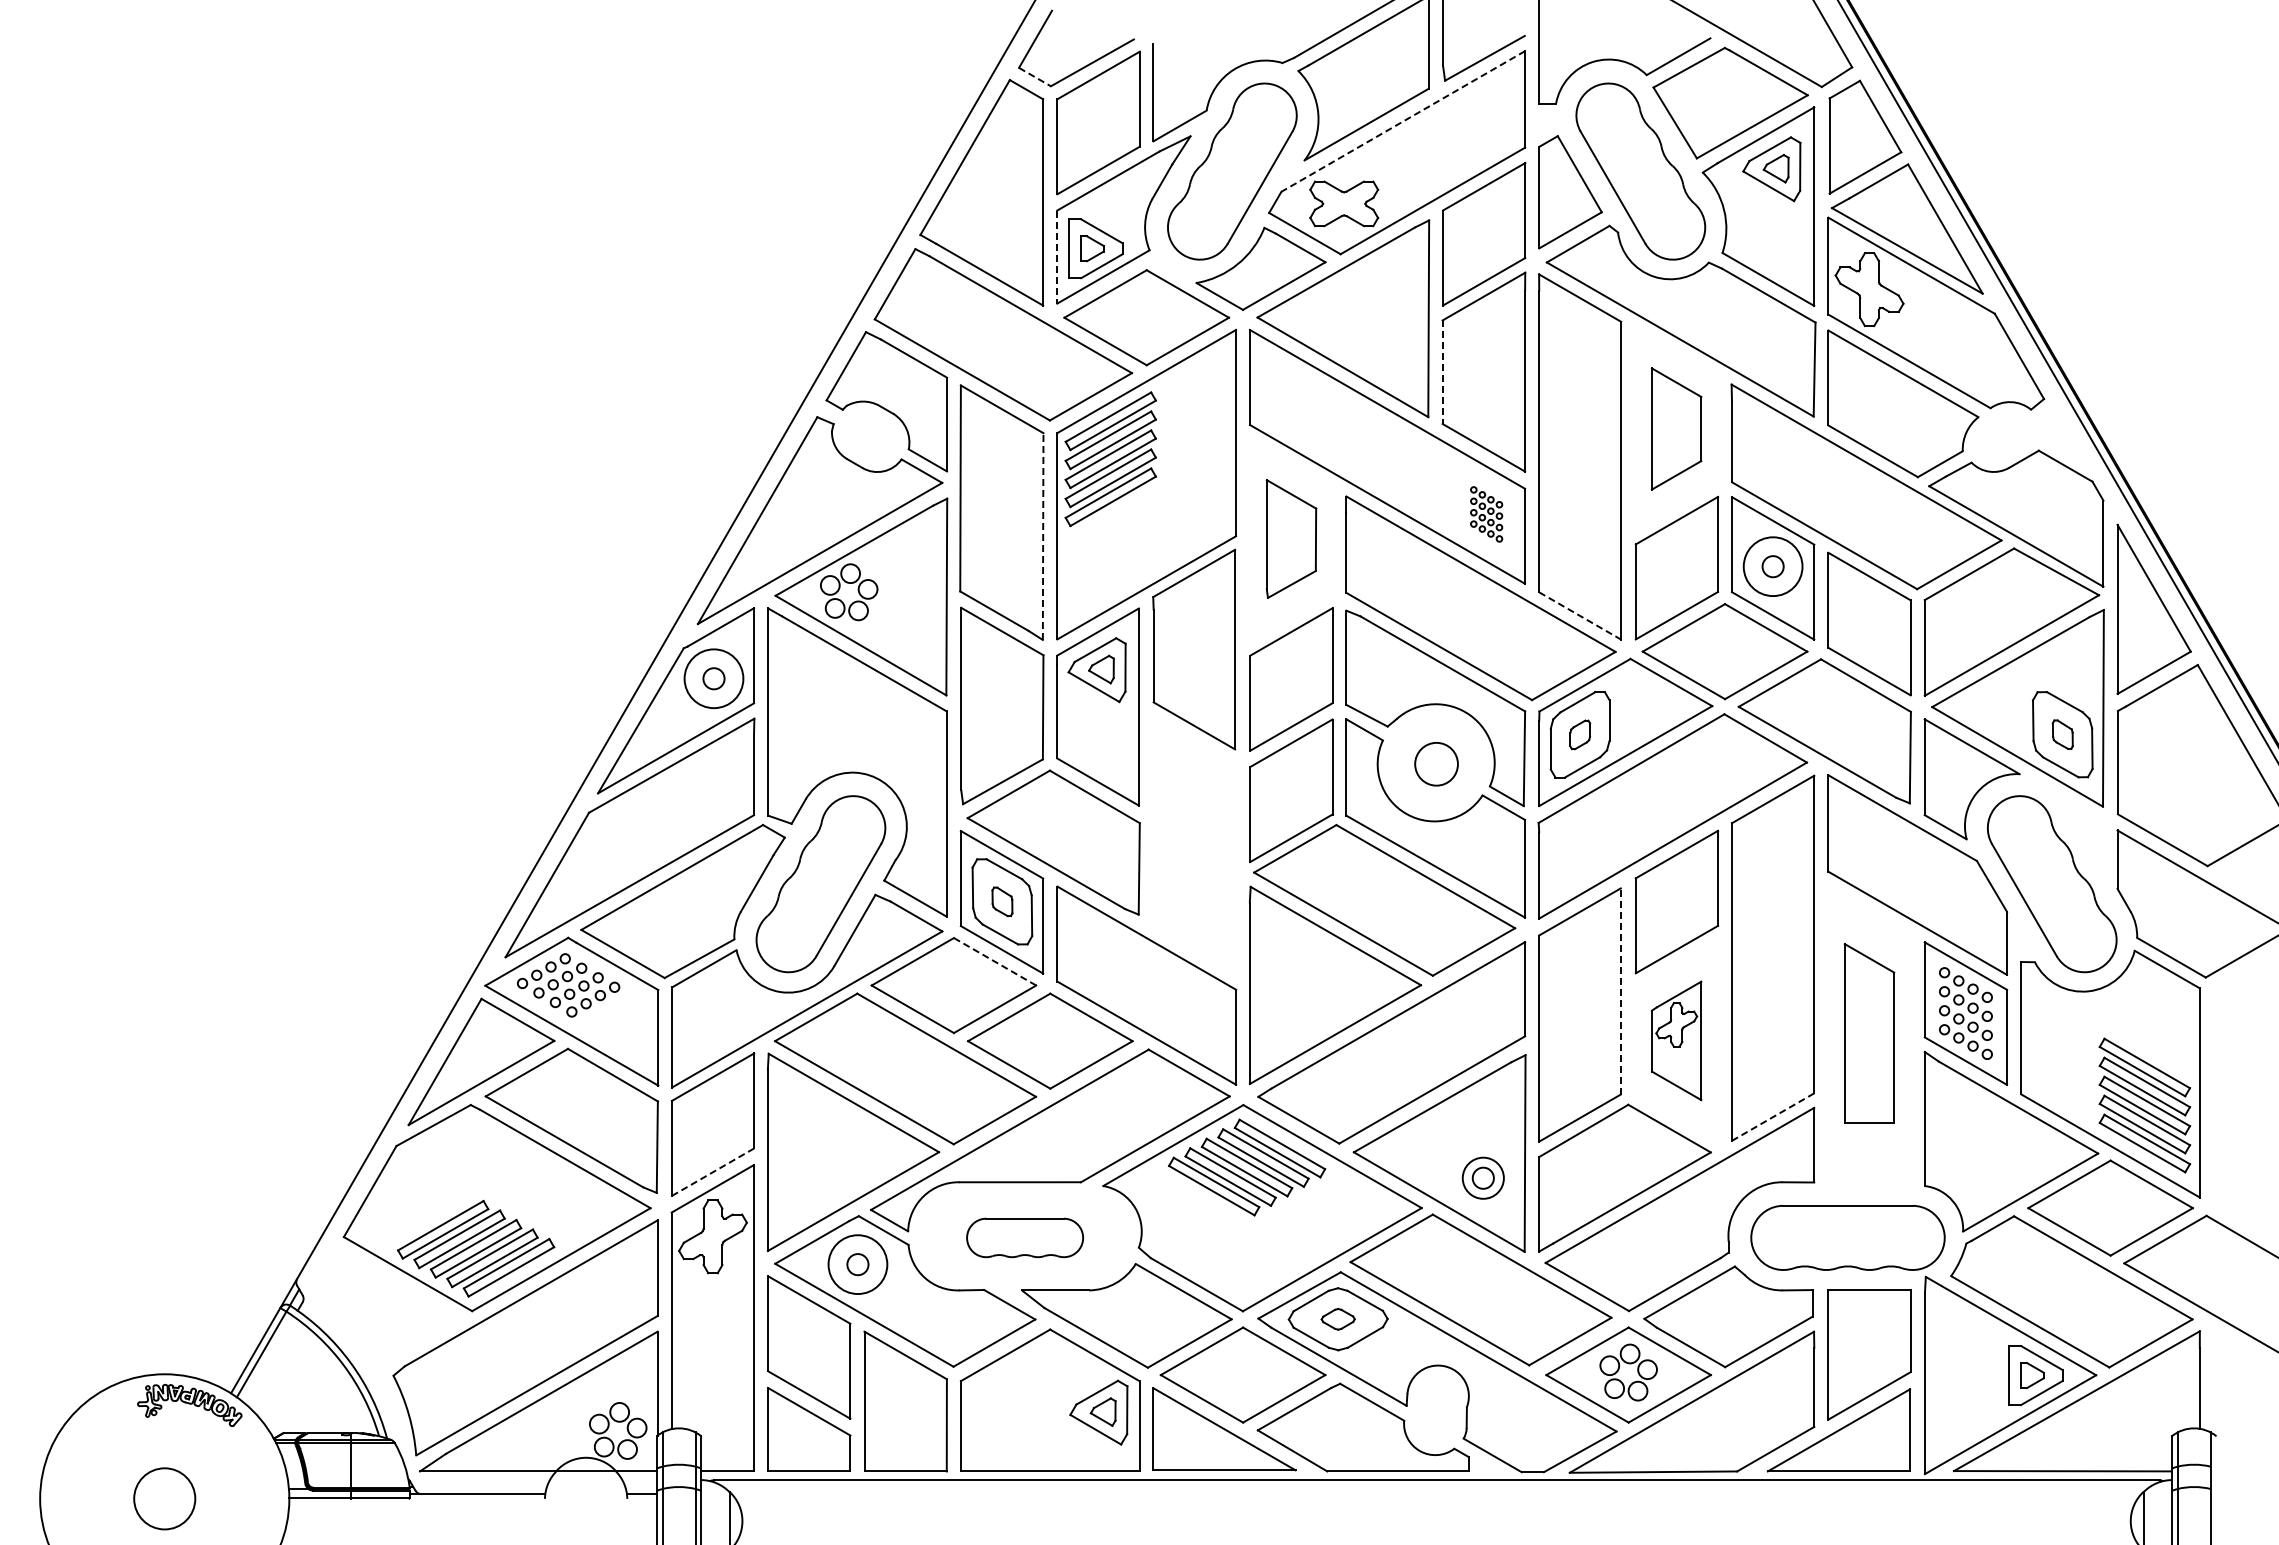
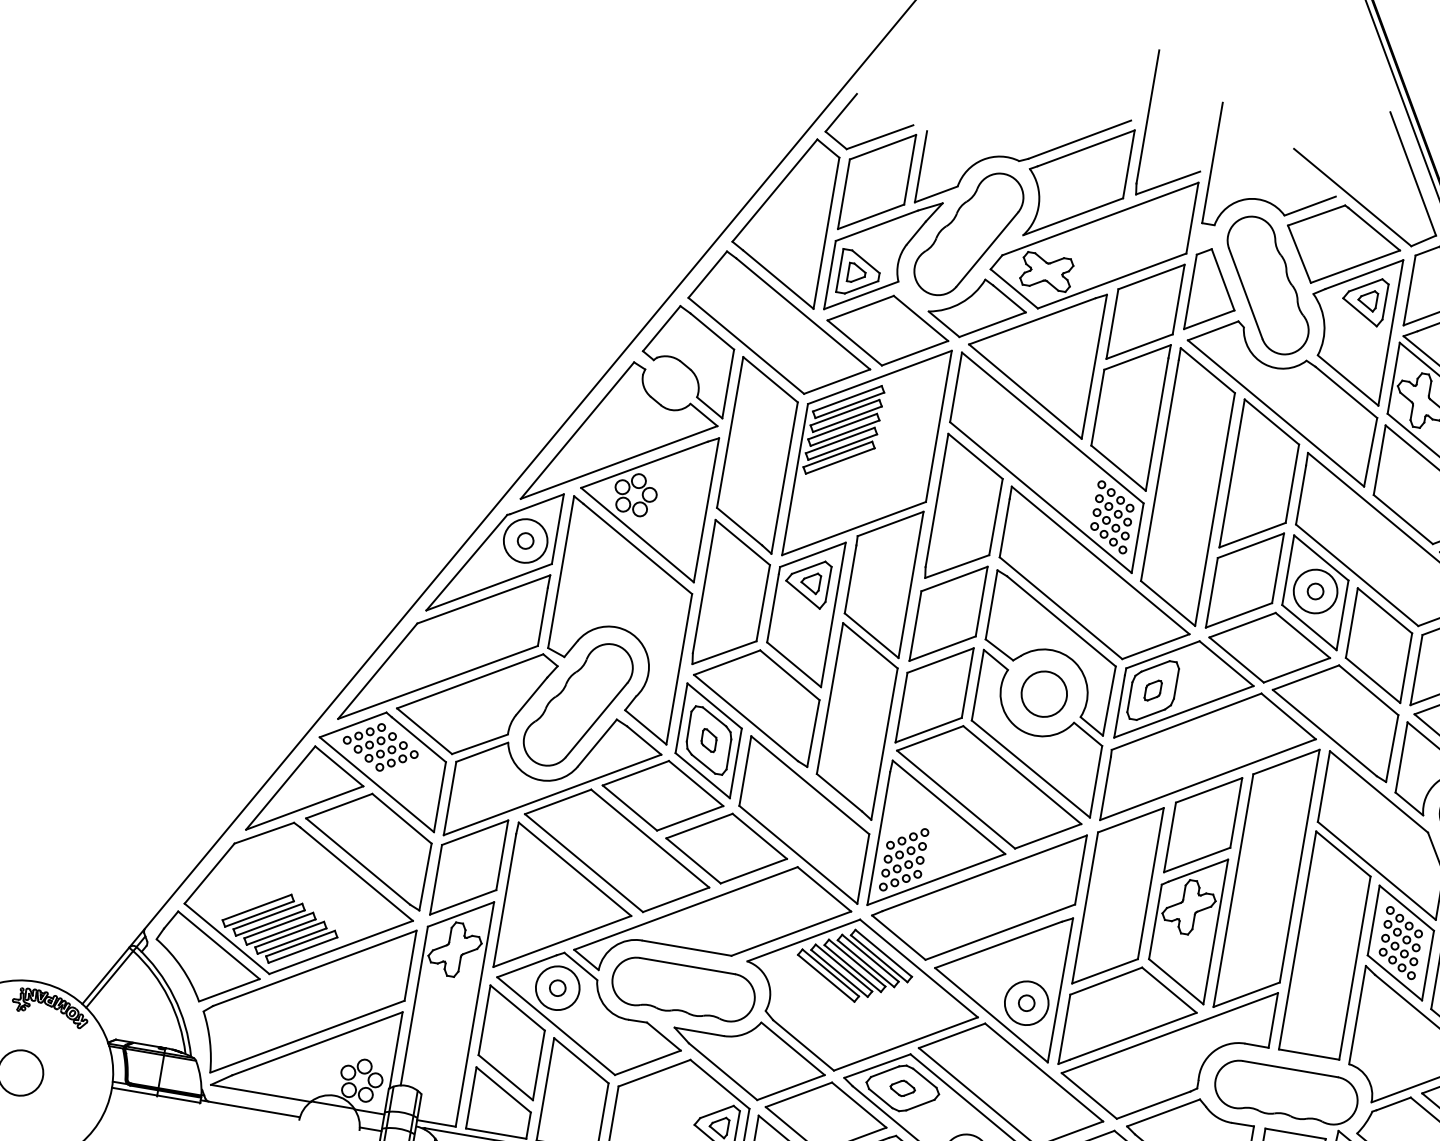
line: (1035, 77) -> (836, 140), dashed -> solid
line: (1403, 121) -> (1100, 219), dashed -> solid
line: (1057, 257) -> (830, 275), dashed -> solid
line: (1442, 372) -> (1097, 407), dashed -> solid
part: (1676, 428) -> (1262, 478), size x1.67
part: (1486, 514) -> (1112, 517), size x1.67
line: (1043, 536) -> (784, 478), dashed -> solid
part: (1291, 538) -> (966, 510), size x1.67
line: (1580, 616) -> (1168, 603), dashed -> solid
circle: (1436, 763) -> (1044, 693), size x1.43
part: (1194, 842) -> (857, 721), added
line: (995, 961) -> (696, 783), dashed -> solid
line: (1620, 990) -> (1150, 882), dashed -> solid
part: (1288, 1015) -> (904, 859), added
part: (1869, 1032) -> (1327, 944), size x1.67
part: (1676, 1040) -> (1185, 926), size x1.67
line: (1773, 1117) -> (1246, 995), dashed -> solid
line: (713, 1172) -> (463, 902), dashed -> solid
circle: (1482, 1177) -> (1026, 1002), size x1.43
part: (1024, 1237) -> (683, 989), size x1.67
part: (387, 1305) -> (208, 959), added

